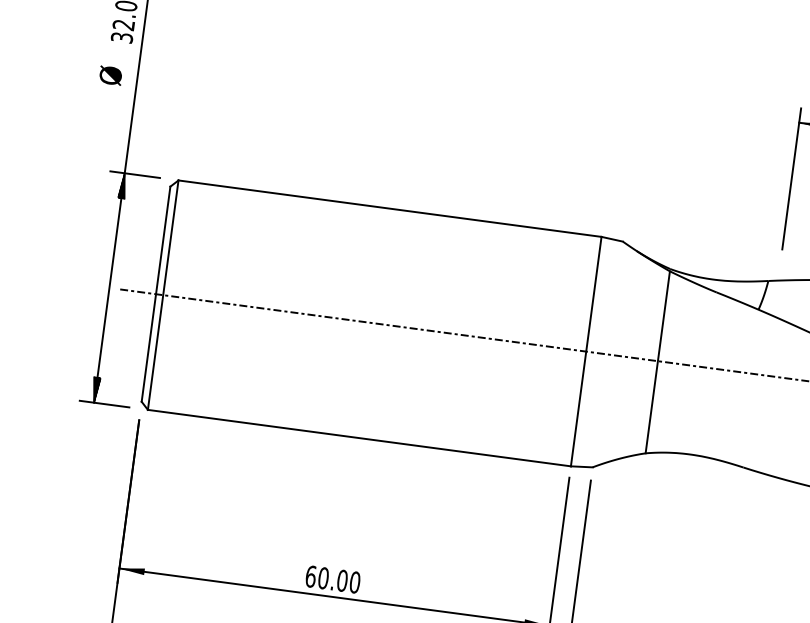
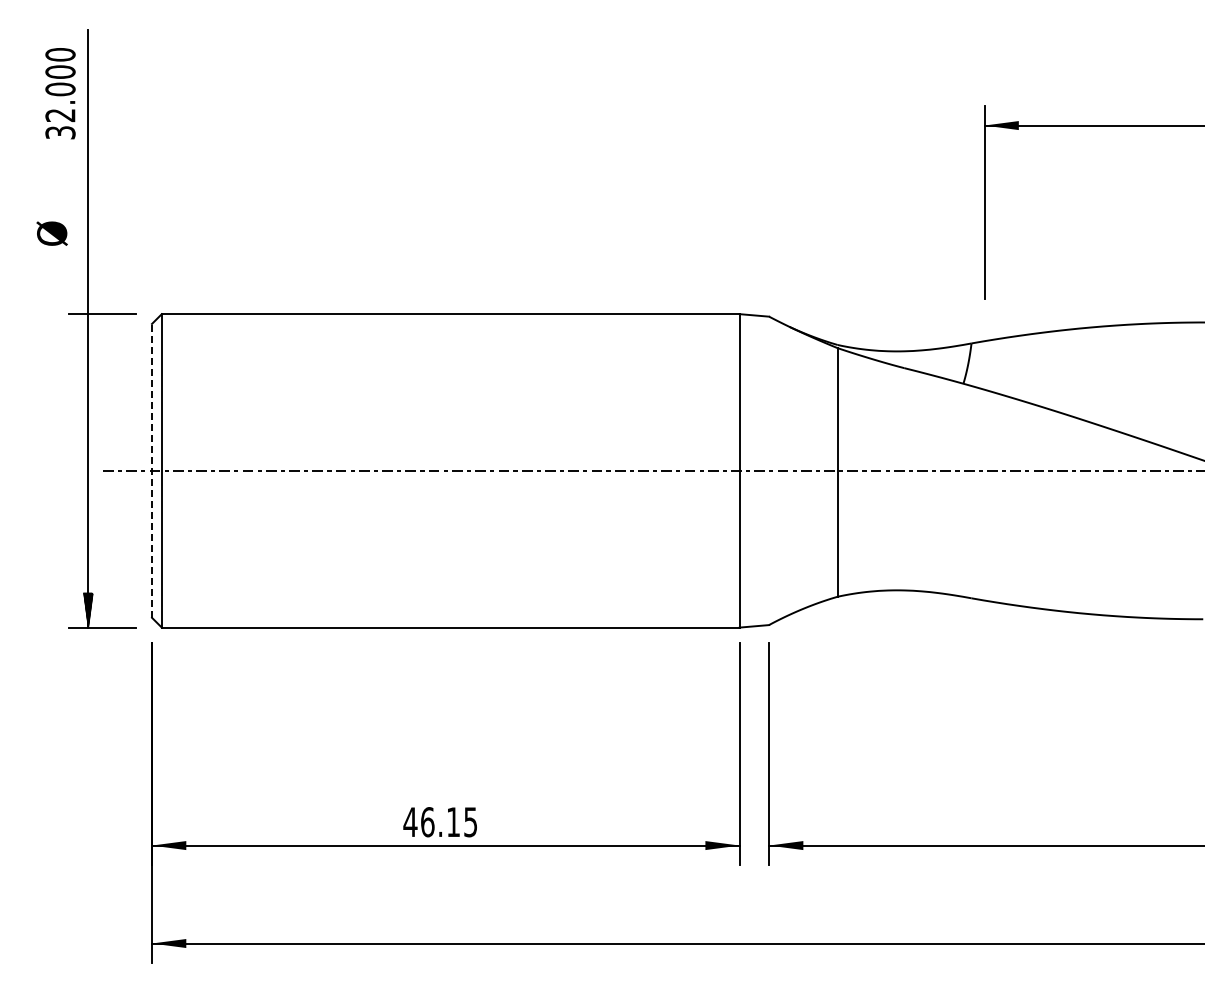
text: (110, 75) -> (51, 233), moved
hatch: (122, 185) -> (87, 331), removed
line: (156, 293) -> (152, 470), solid -> dashed
text: (332, 579) -> (440, 822), 60.00 -> 46.15

